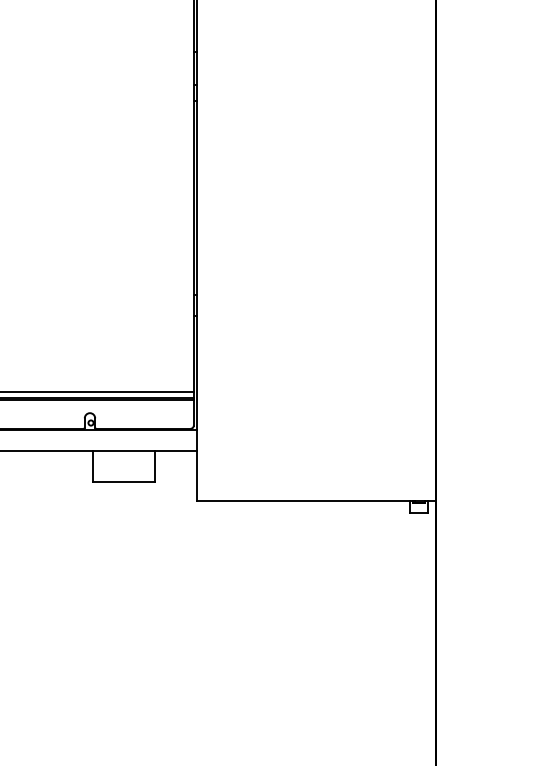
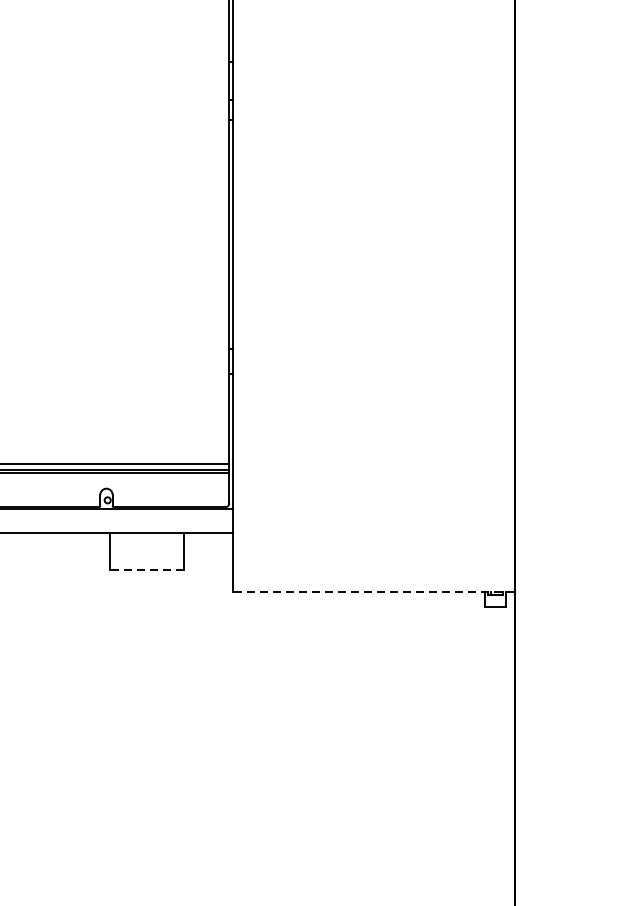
line: (123, 482) -> (146, 570), solid -> dashed
line: (315, 500) -> (373, 591), solid -> dashed

